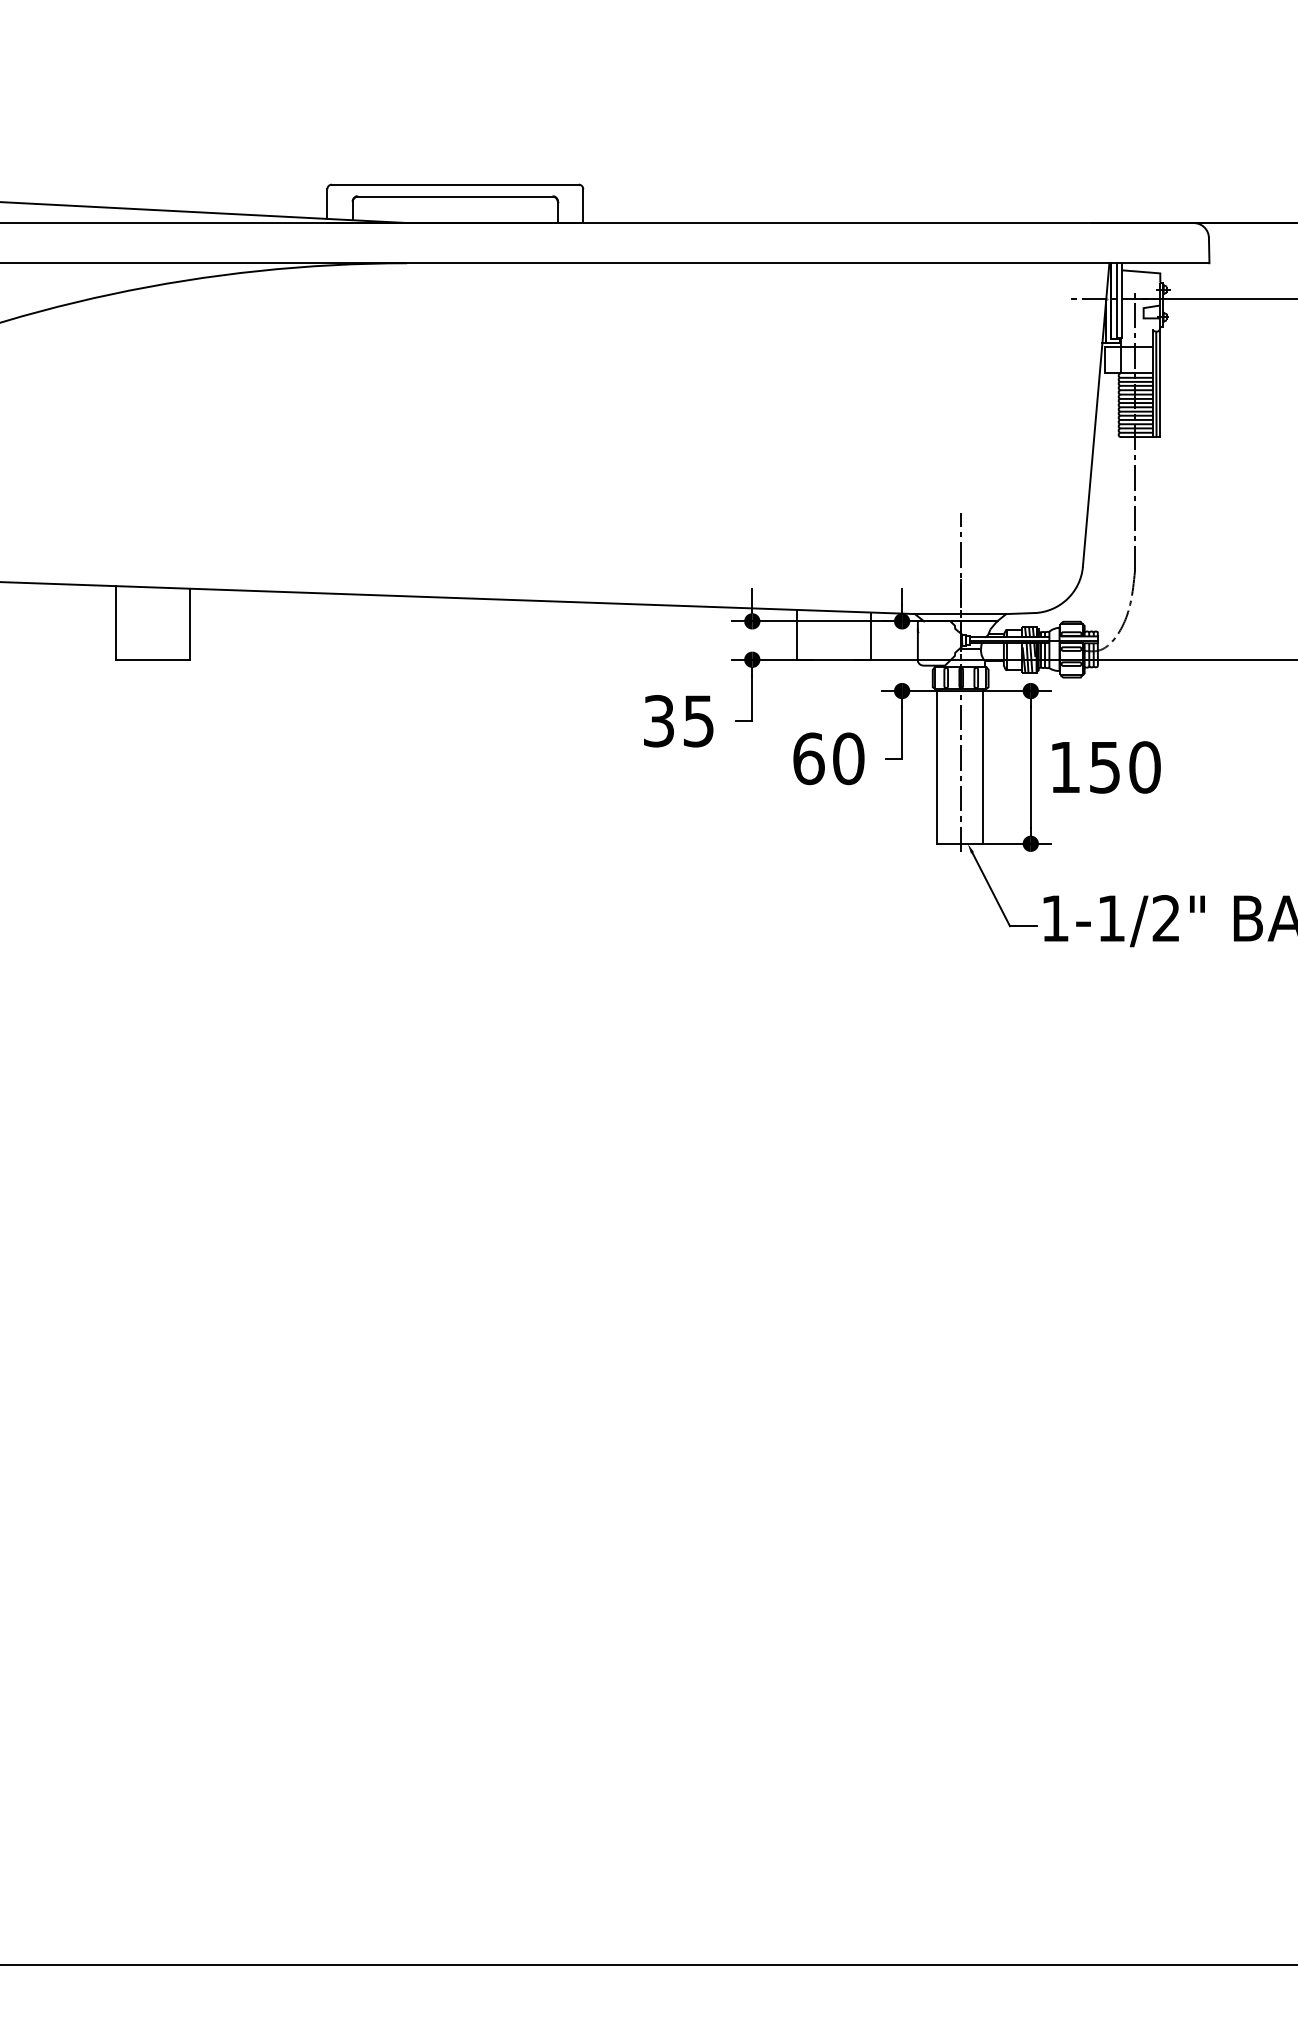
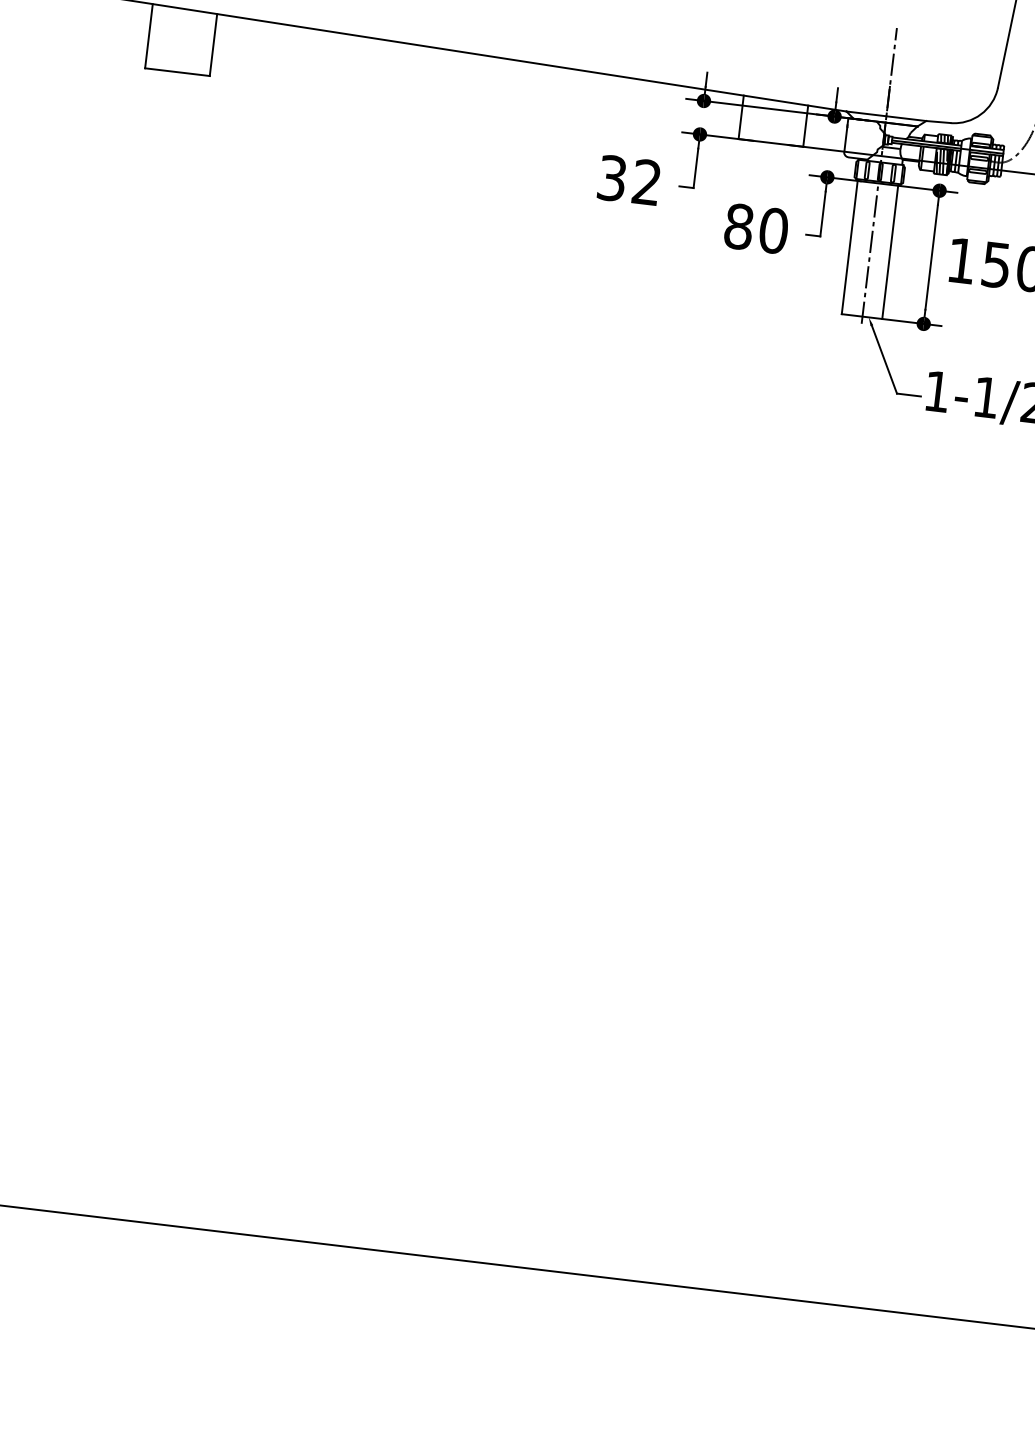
text: (698, 721) -> (646, 182), 35 -> 32
text: (808, 758) -> (738, 226), 60 -> 80

